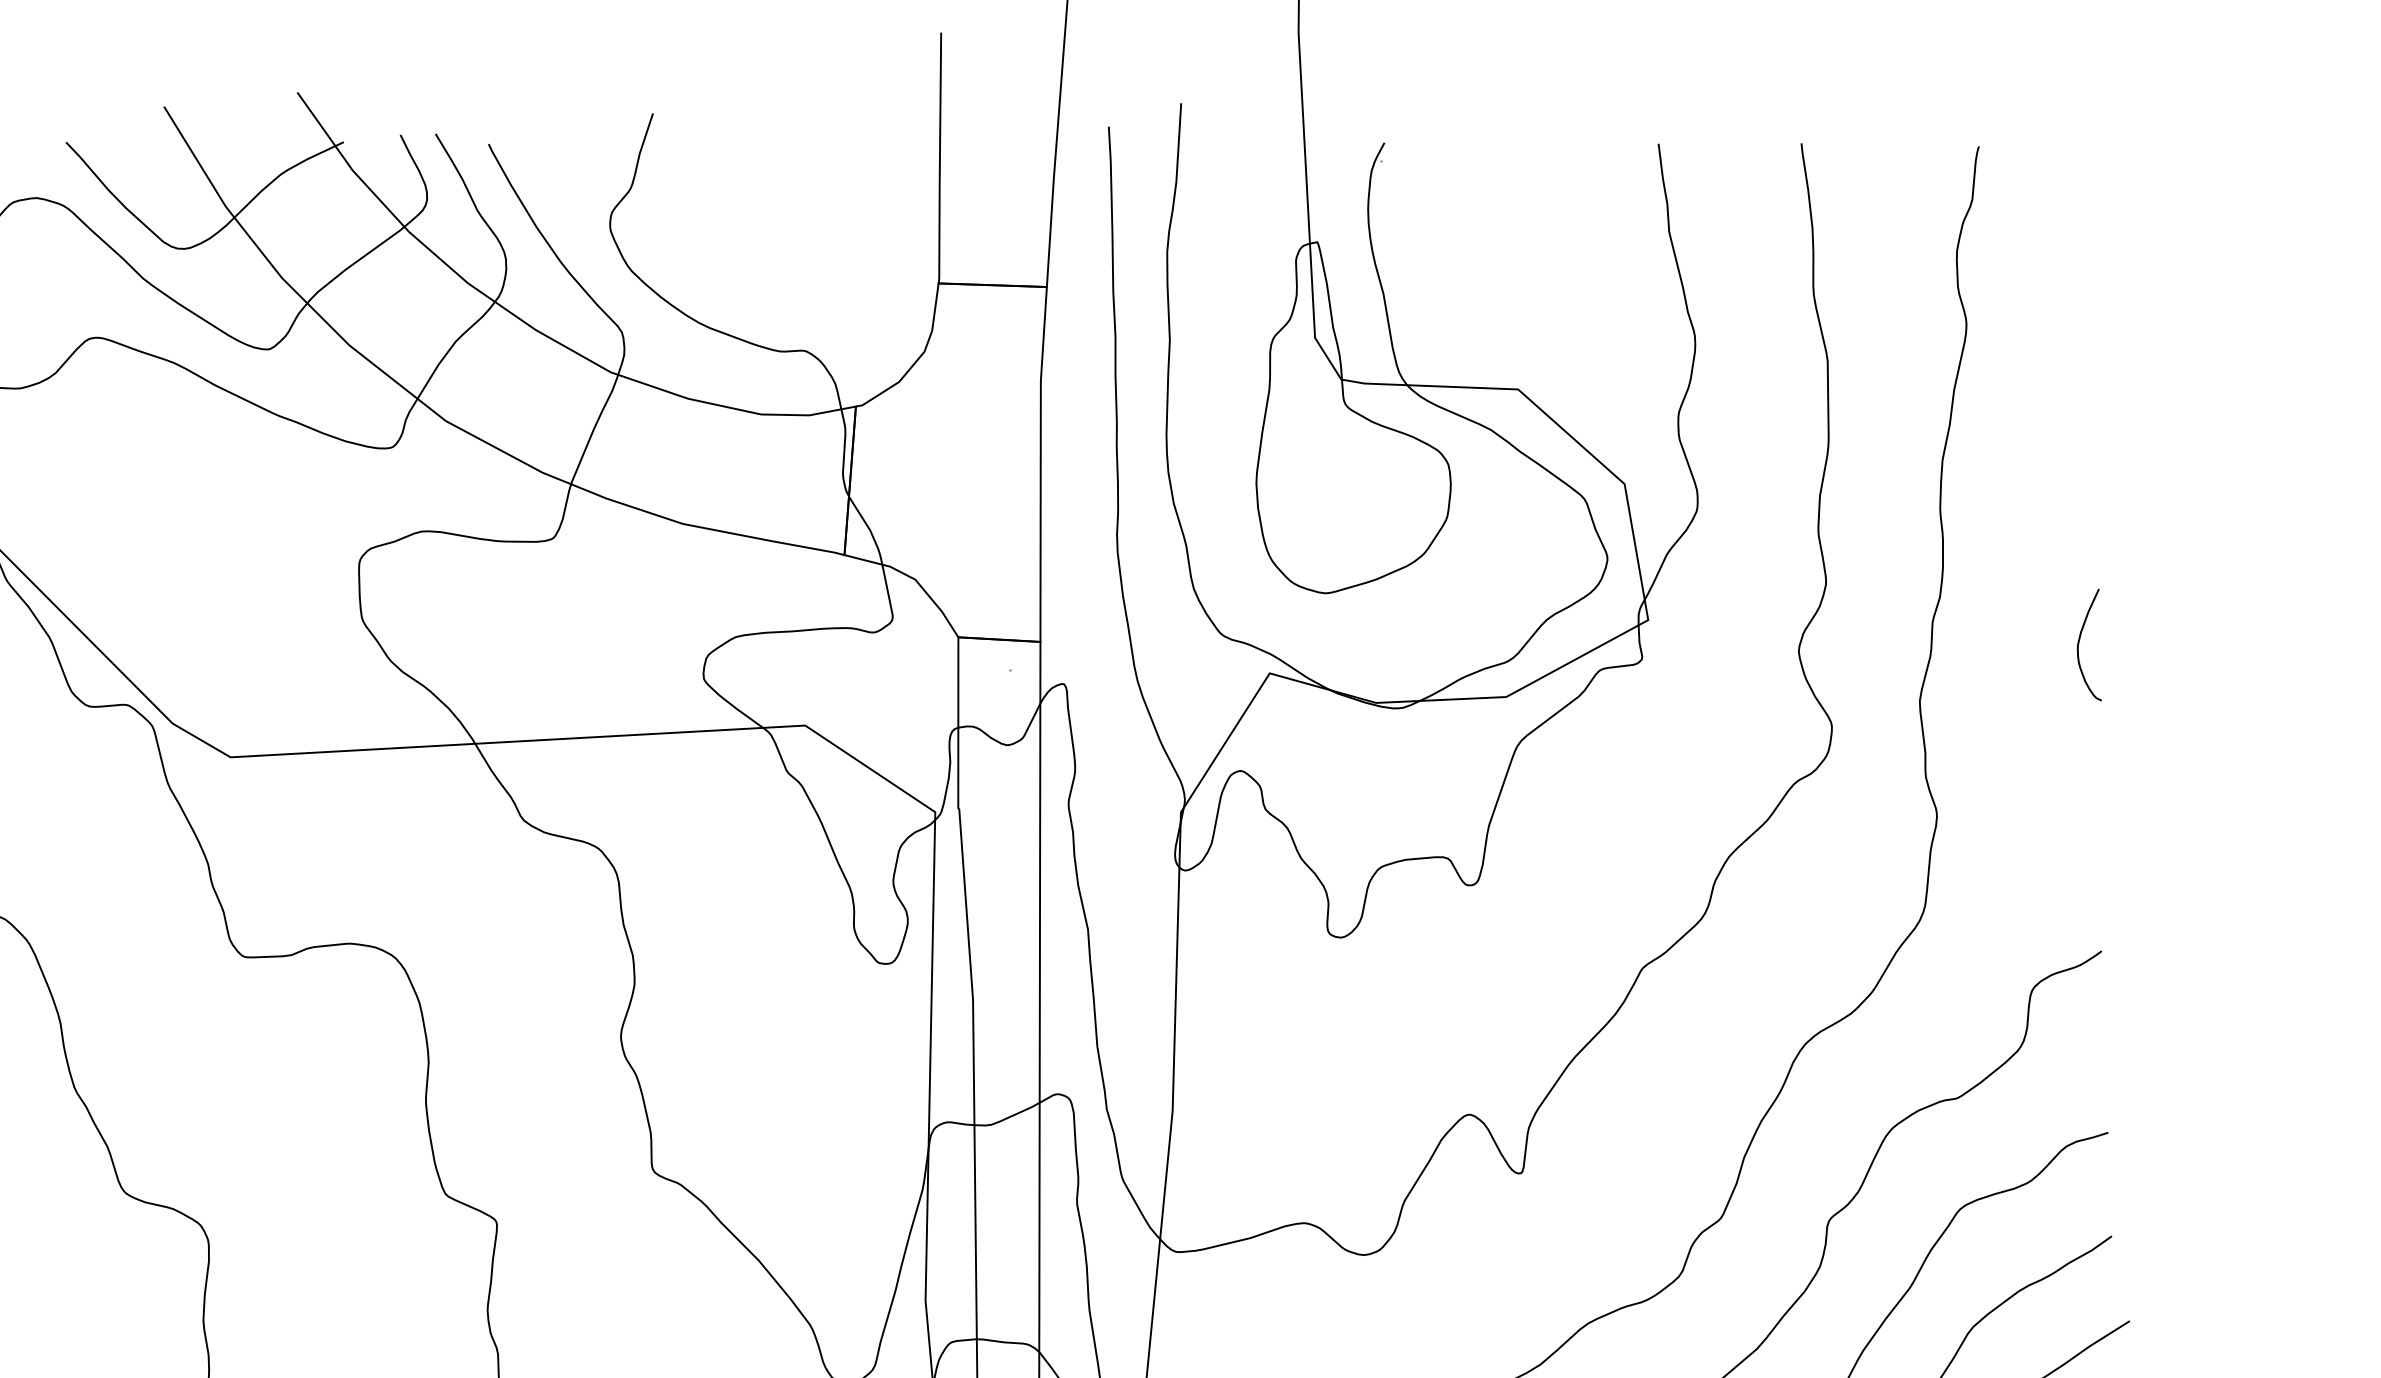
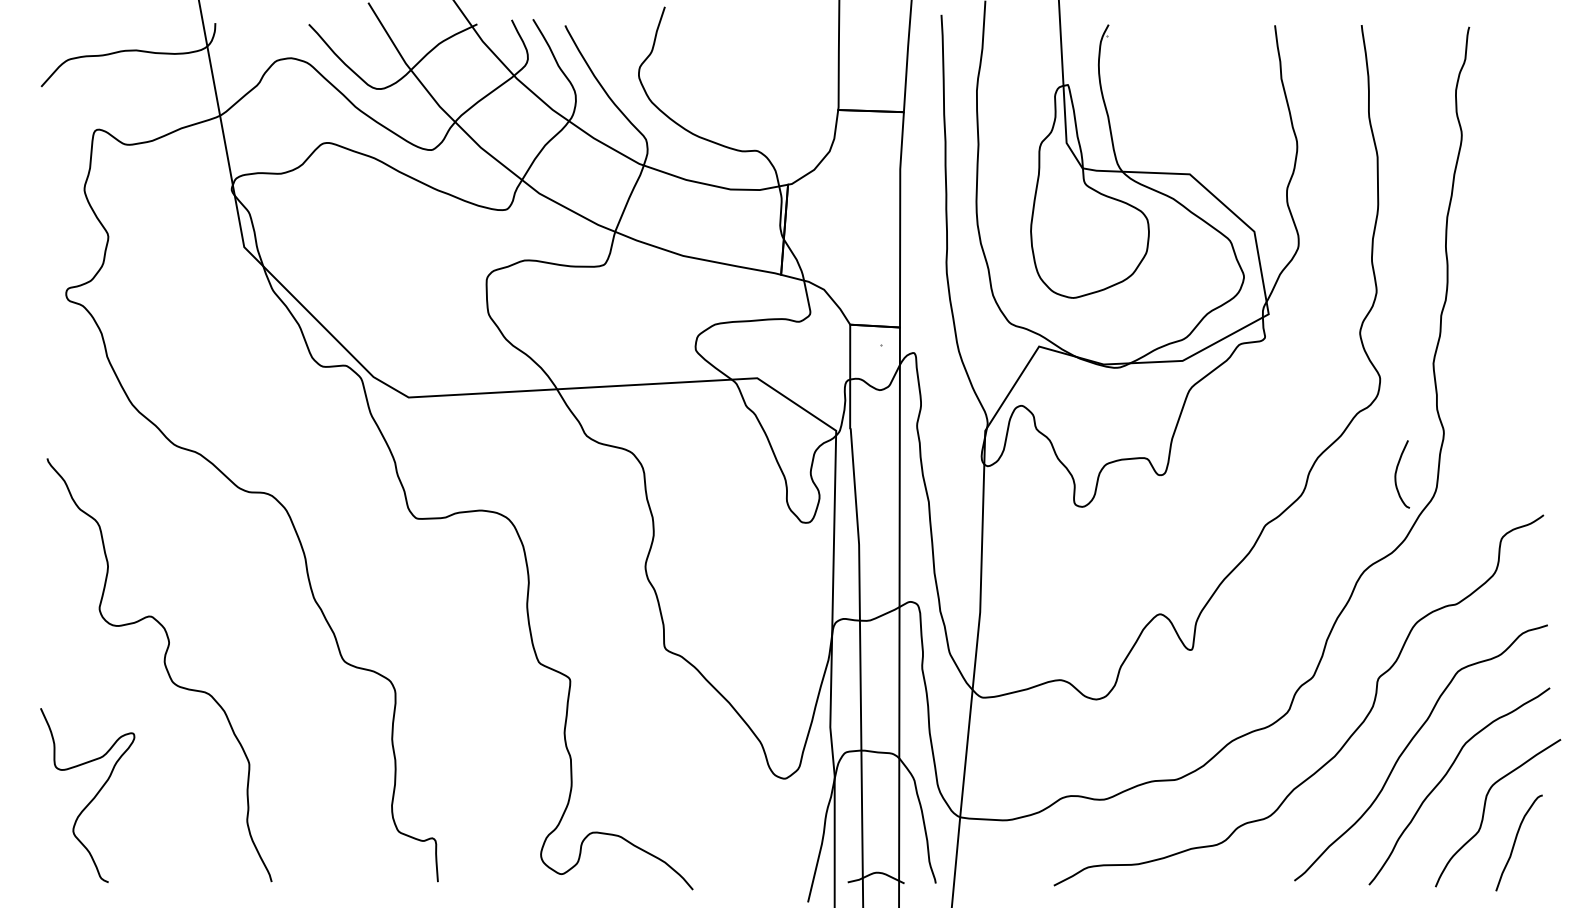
curve: (2081, 640) -> (1397, 471), moved

